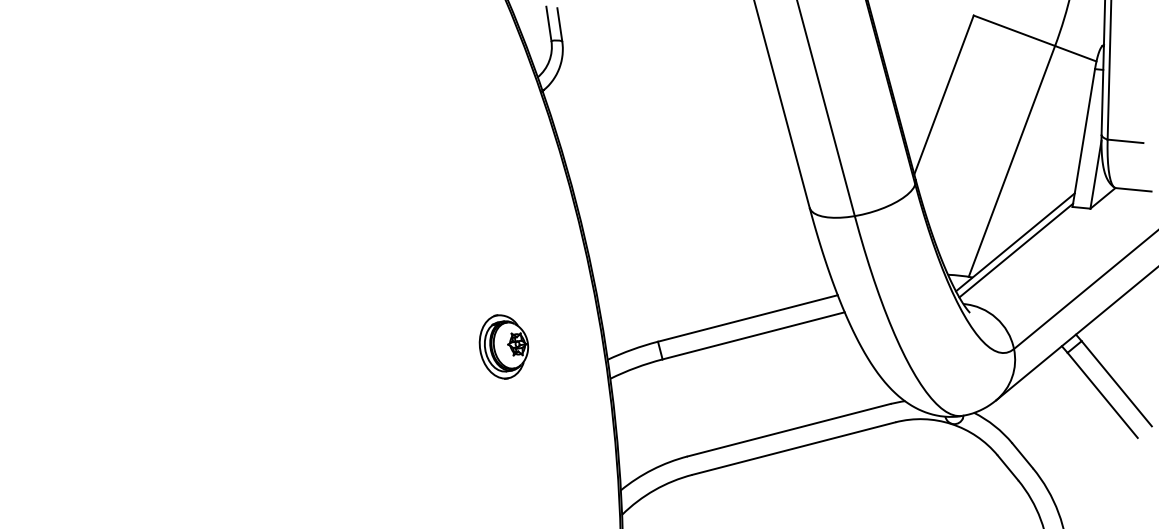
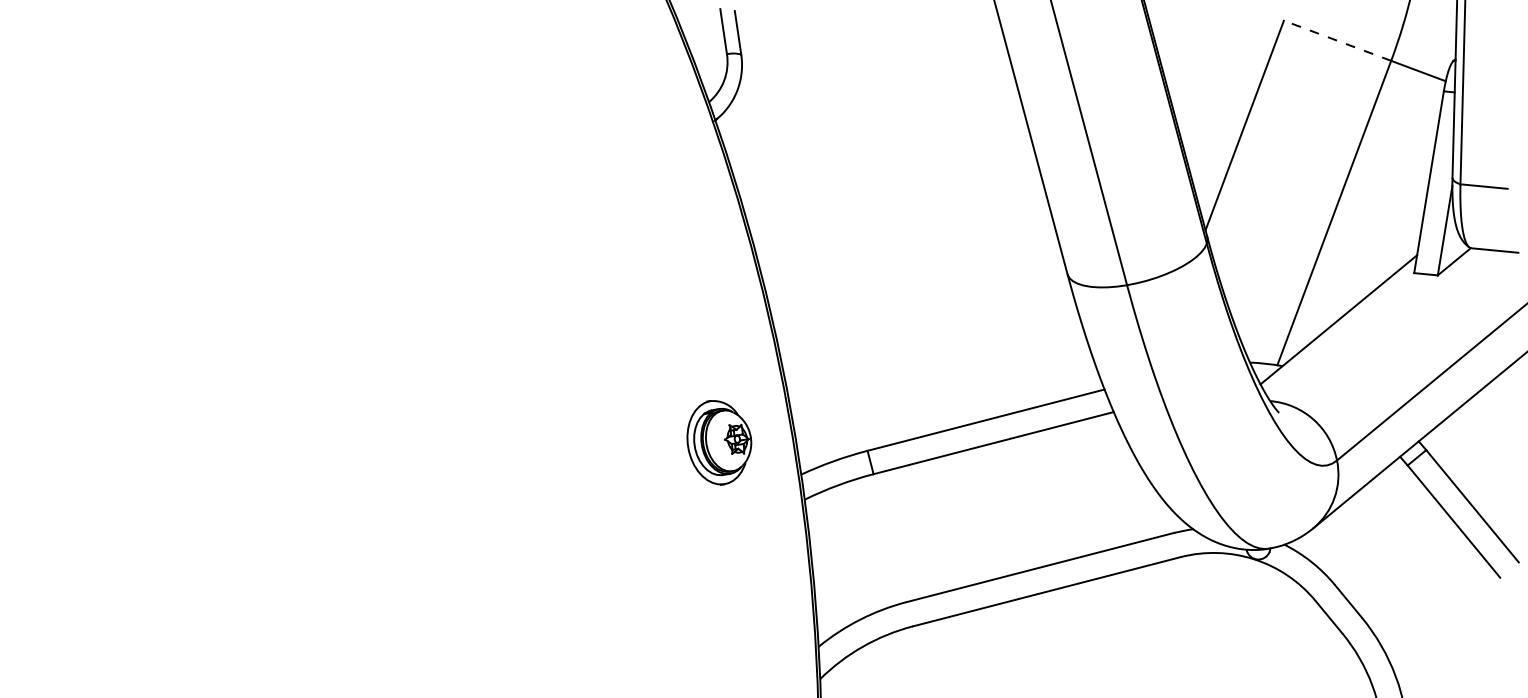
line: (1014, 30) -> (1337, 40), solid -> dashed
line: (1015, 250) -> (1339, 330), removed
part: (504, 346) -> (719, 442), moved

